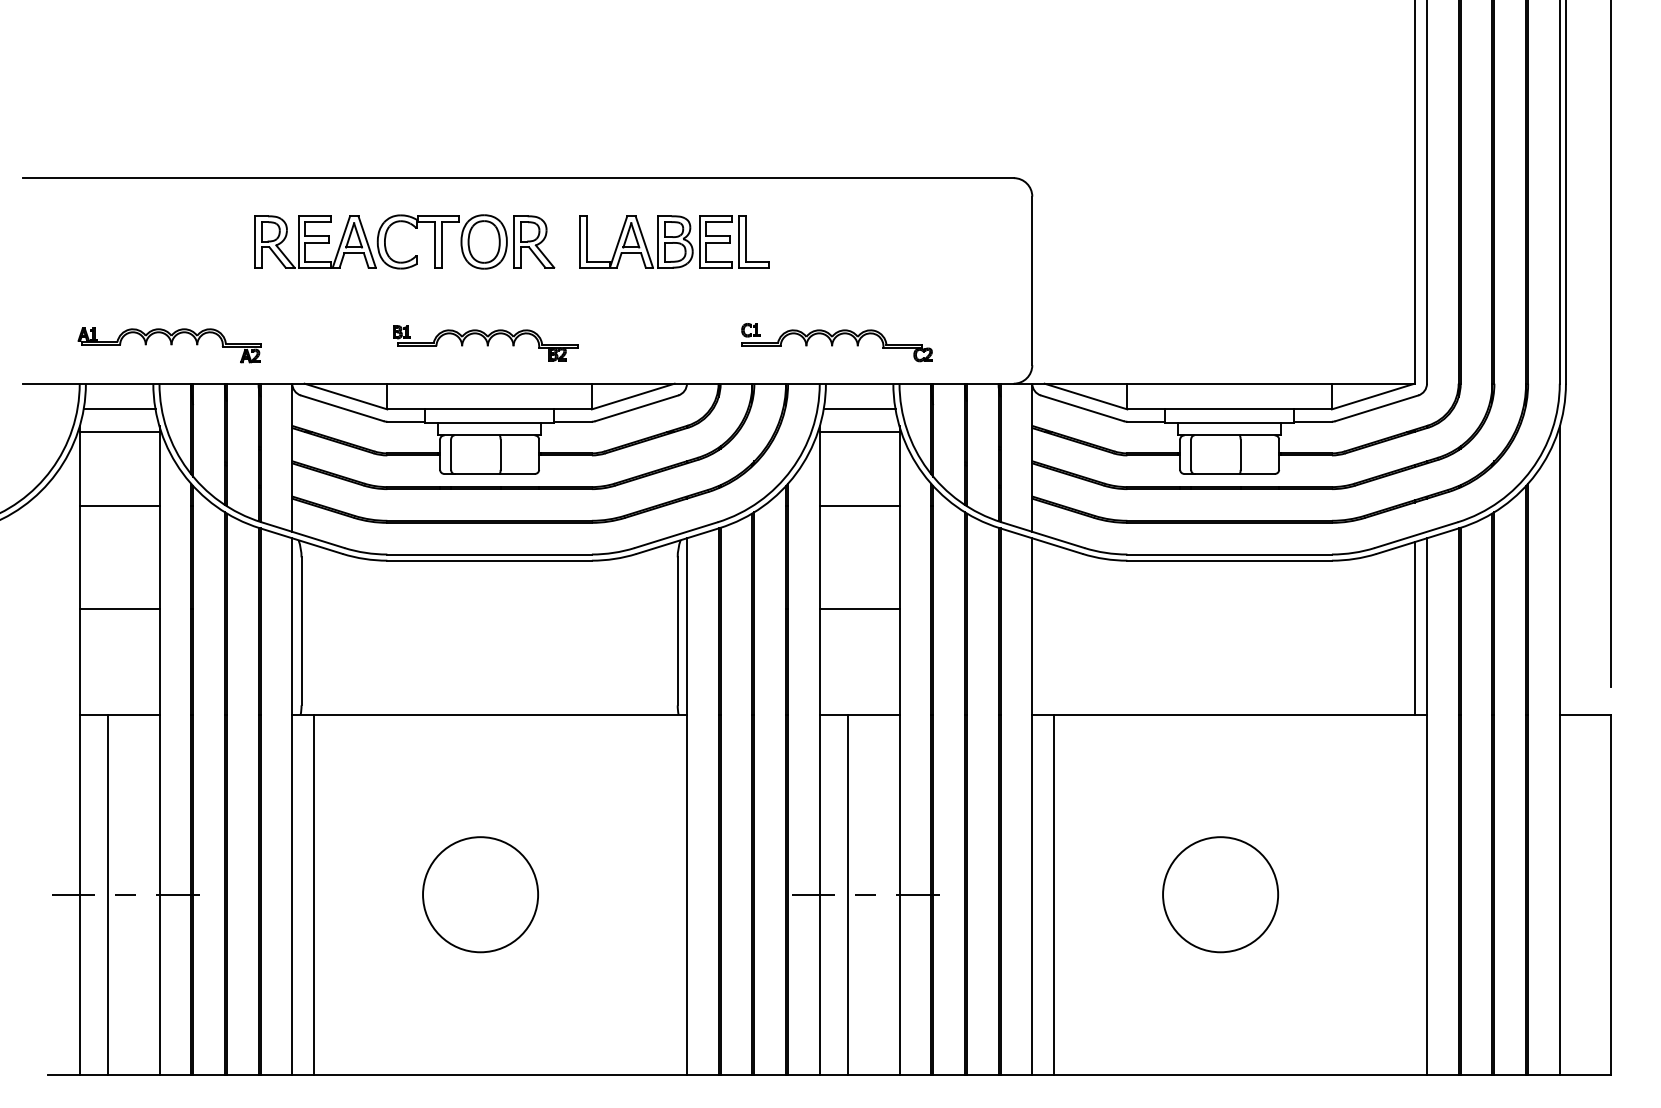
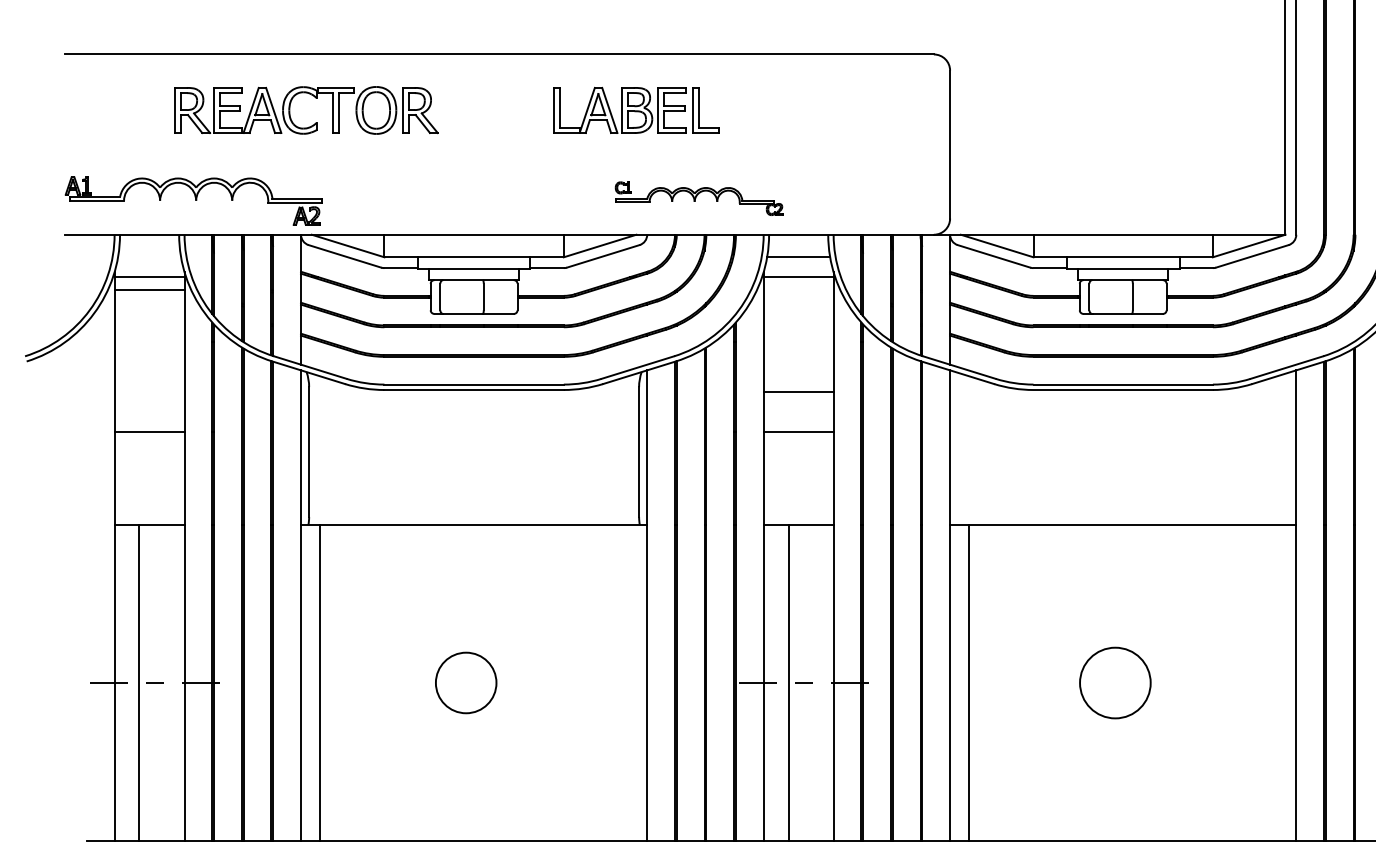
part: (412, 226) -> (313, 96), moved
part: (836, 342) -> (698, 198), moved
part: (485, 343) -> (470, 199), removed
part: (169, 345) -> (193, 201), size x1.6
line: (119, 409) -> (149, 257), removed
line: (119, 506) -> (149, 290), moved
line: (859, 506) -> (798, 392), moved
line: (1414, 628) -> (1285, 449), removed
circle: (480, 894) -> (466, 682), size x0.6
circle: (1220, 894) -> (1115, 682), size x0.7

